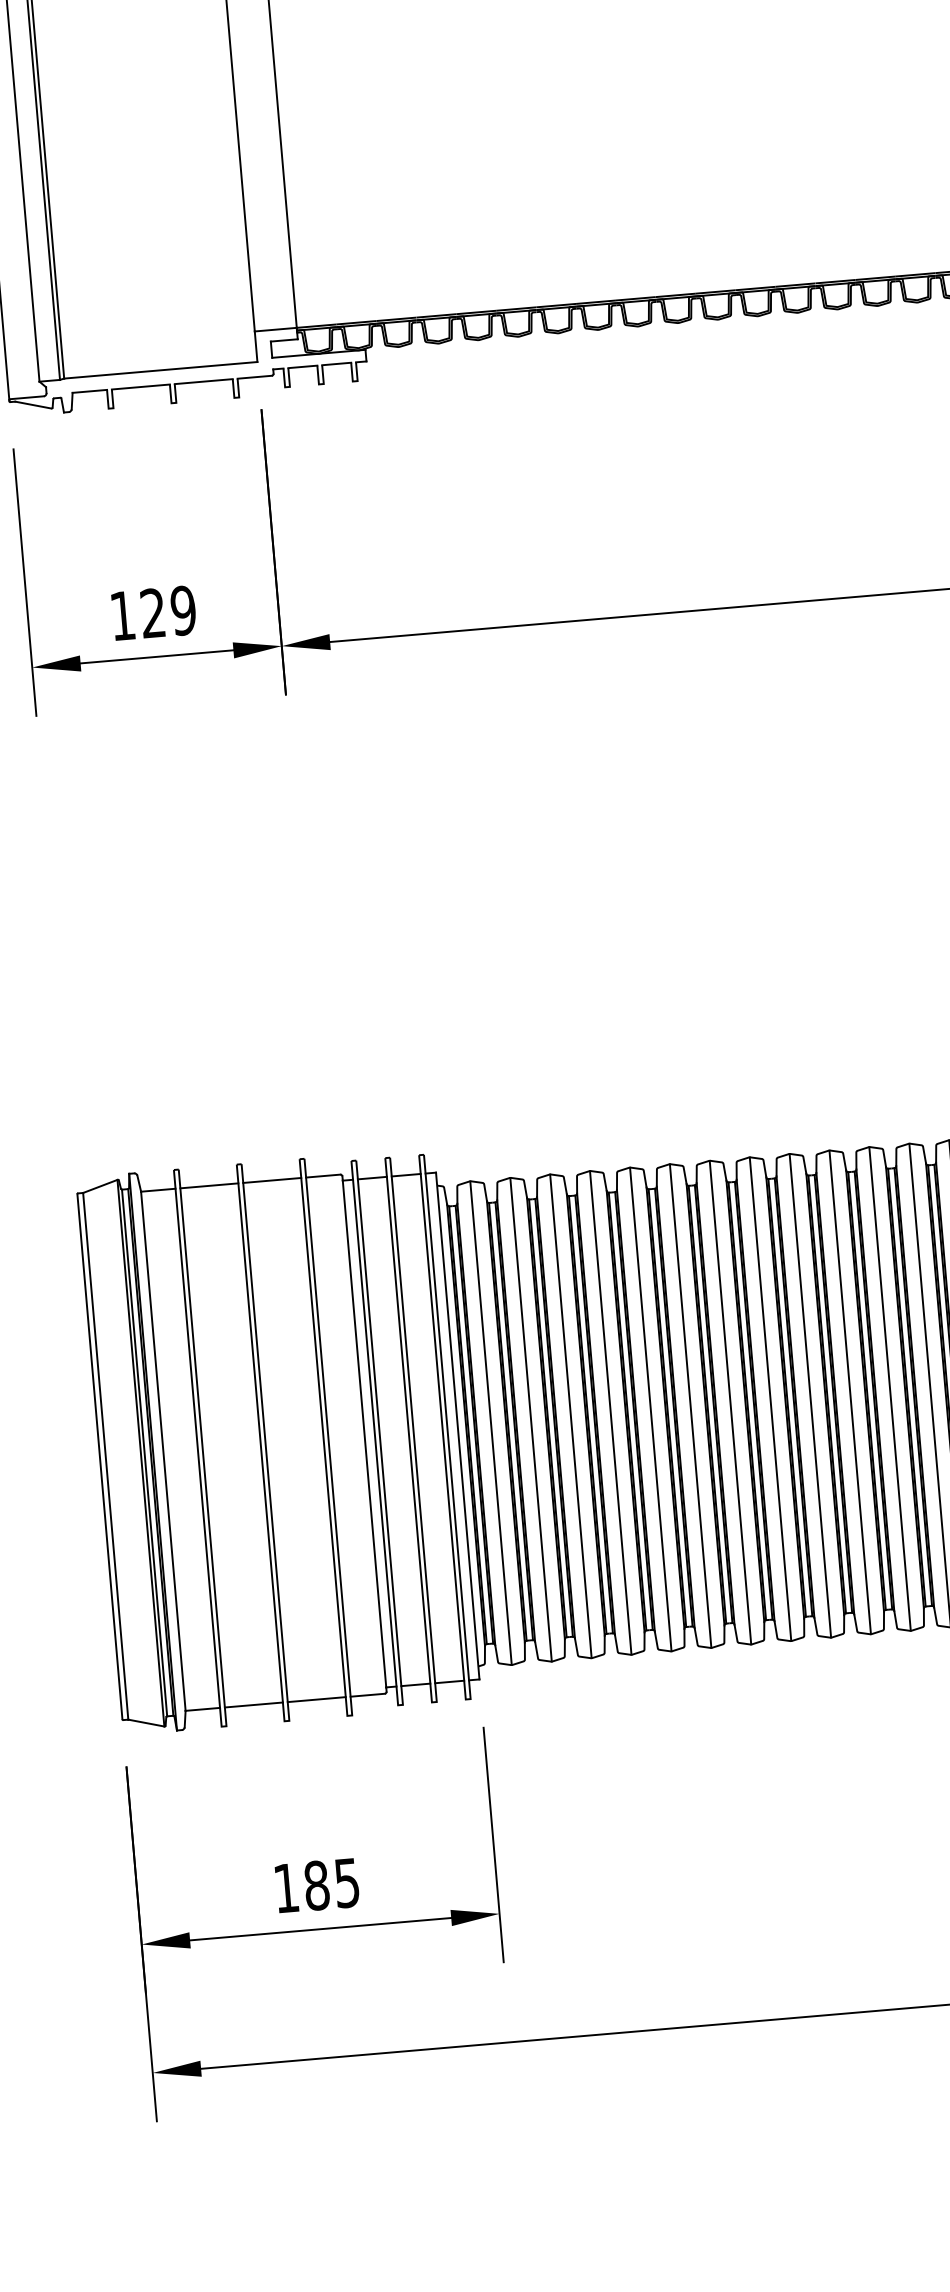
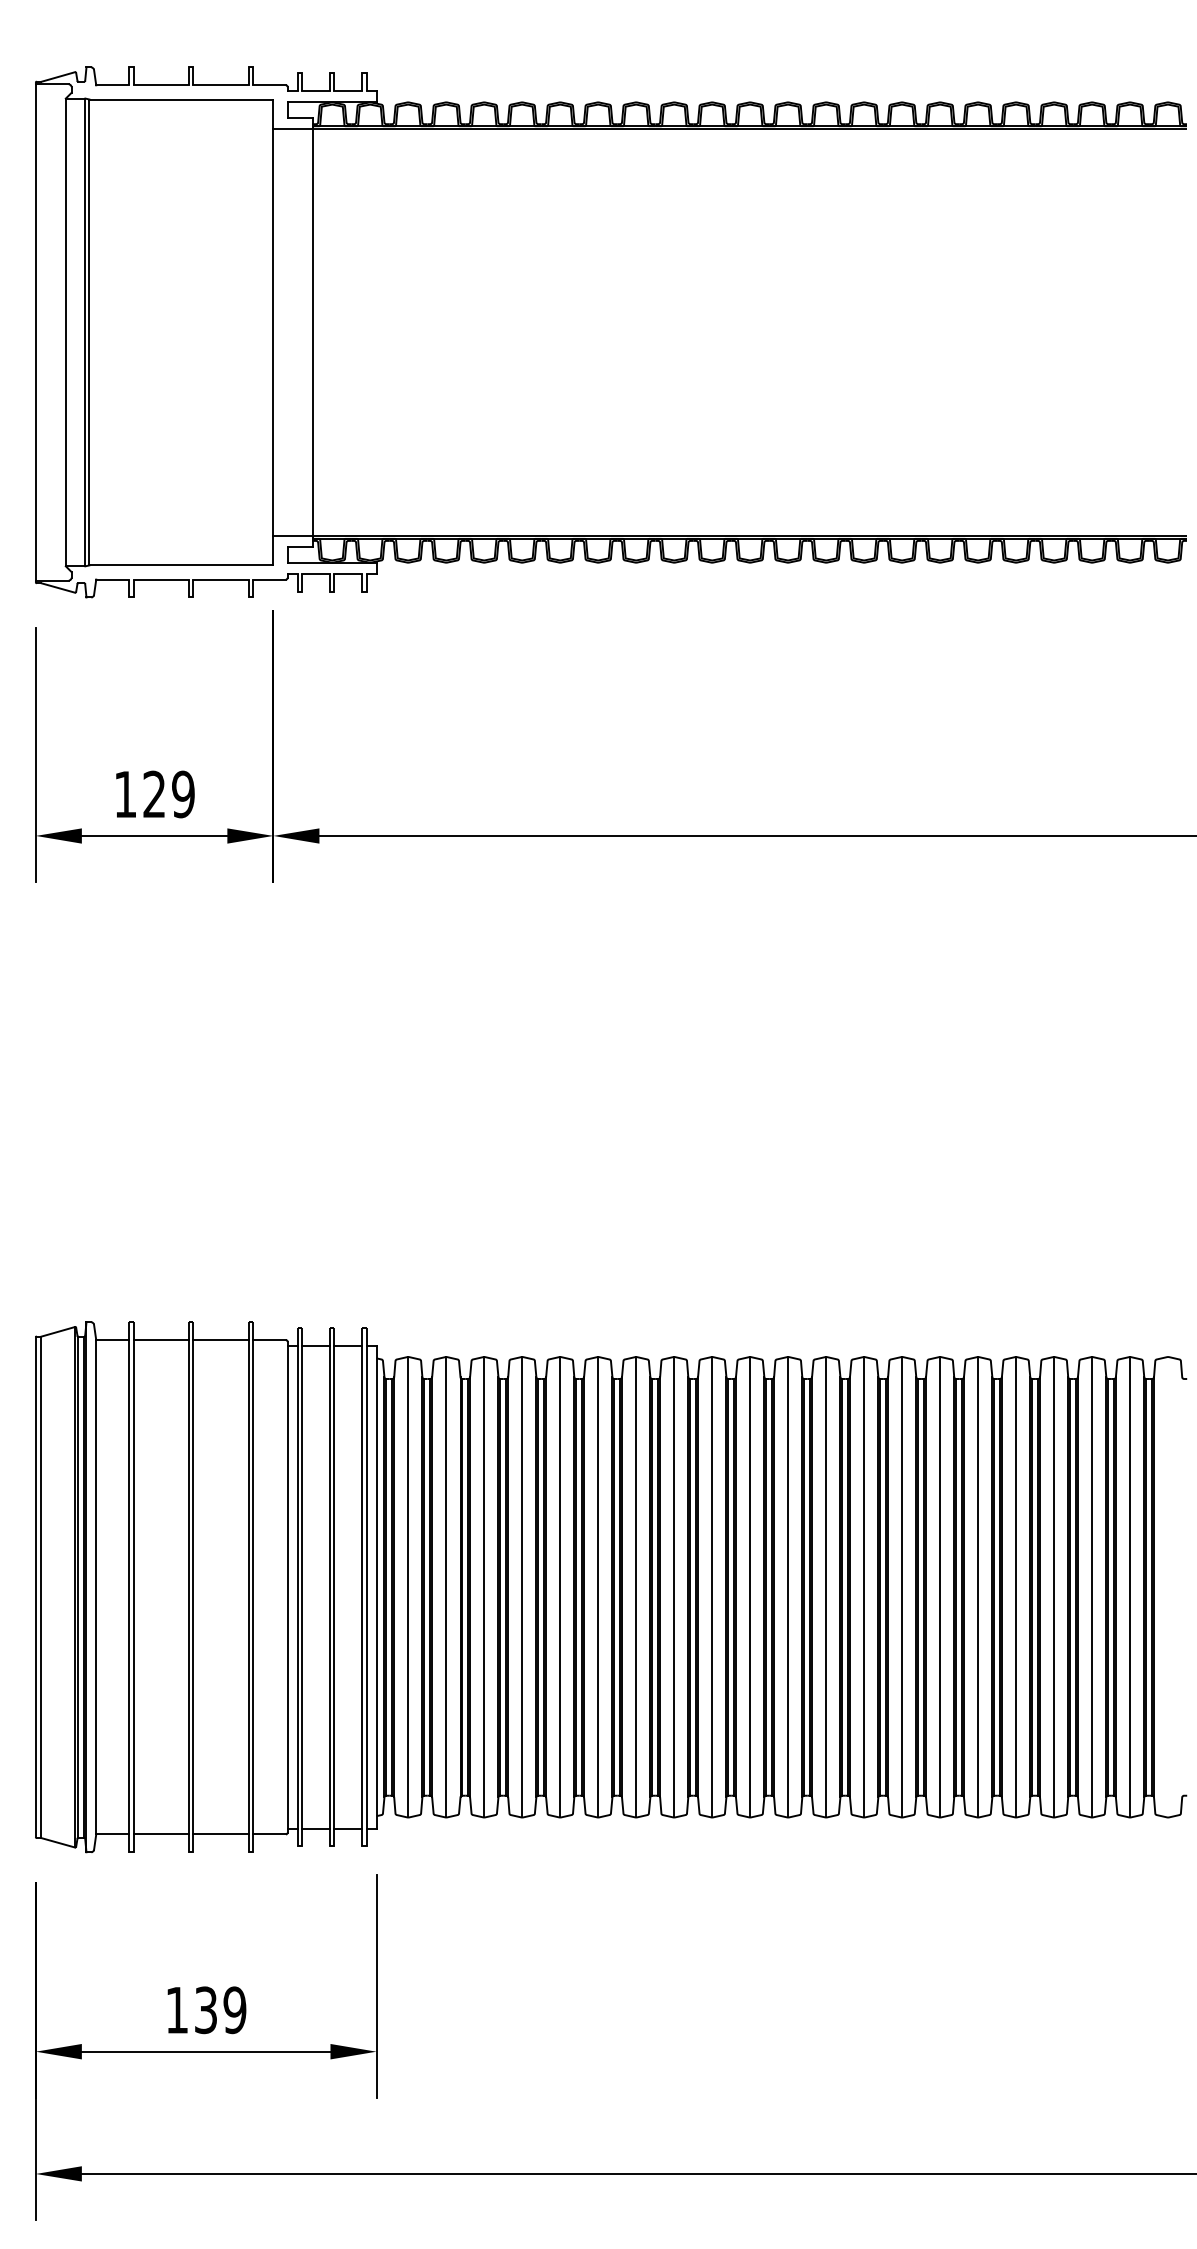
text: (331, 1884) -> (220, 2010), 185 -> 139

